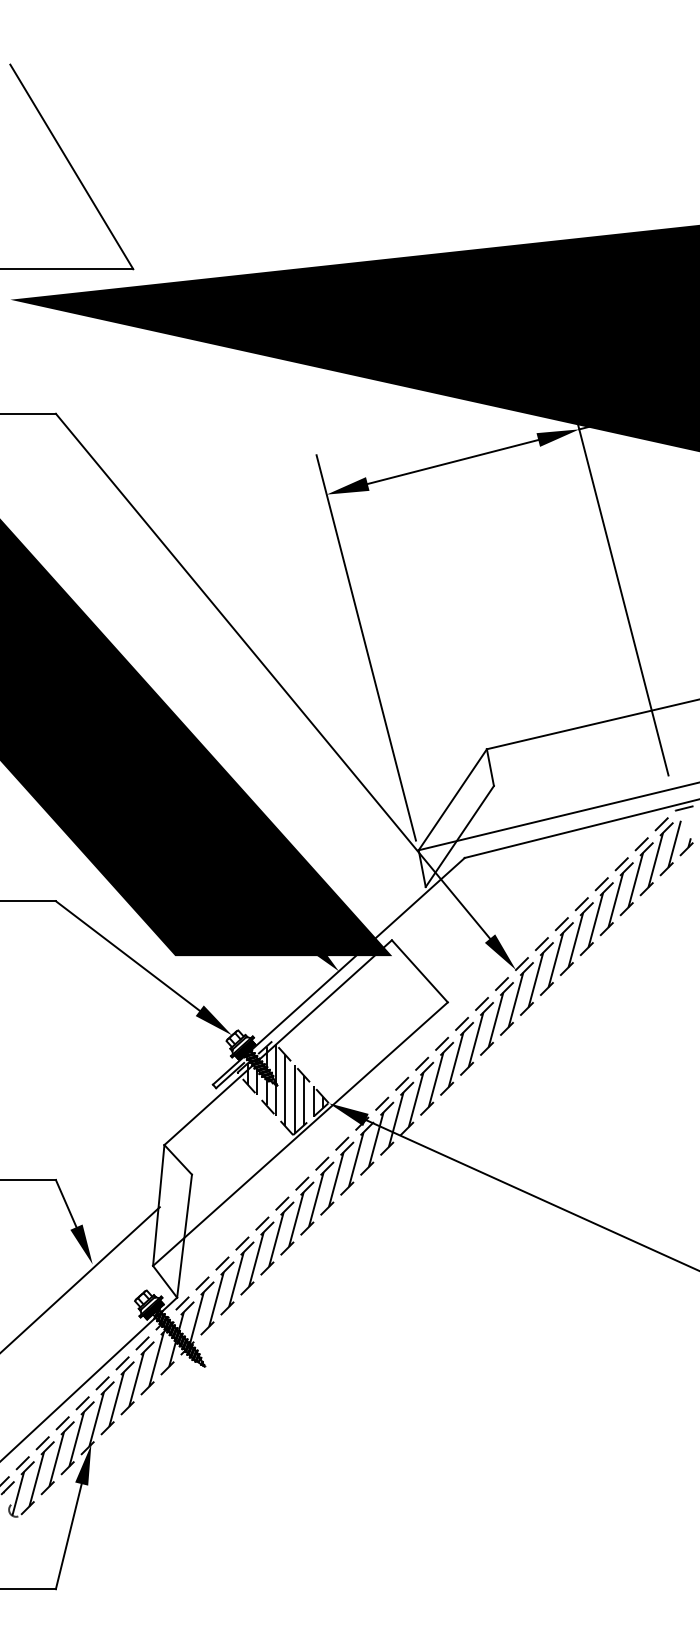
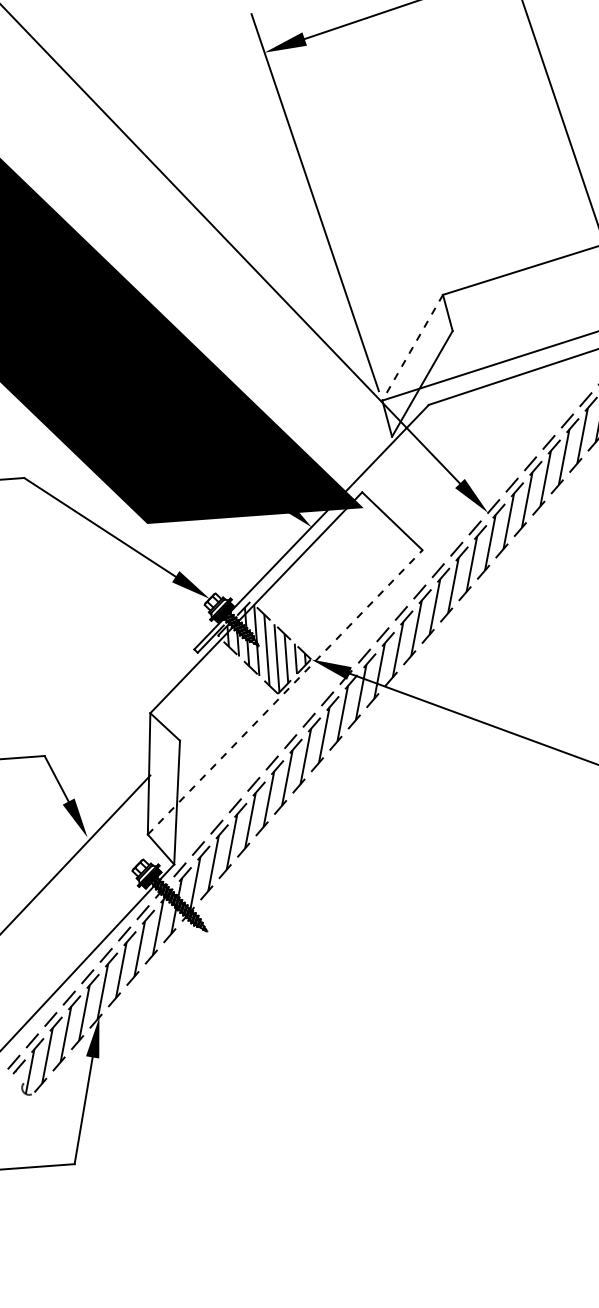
line: (452, 799) -> (412, 347), solid -> dashed
line: (300, 1134) -> (285, 692), solid -> dashed

